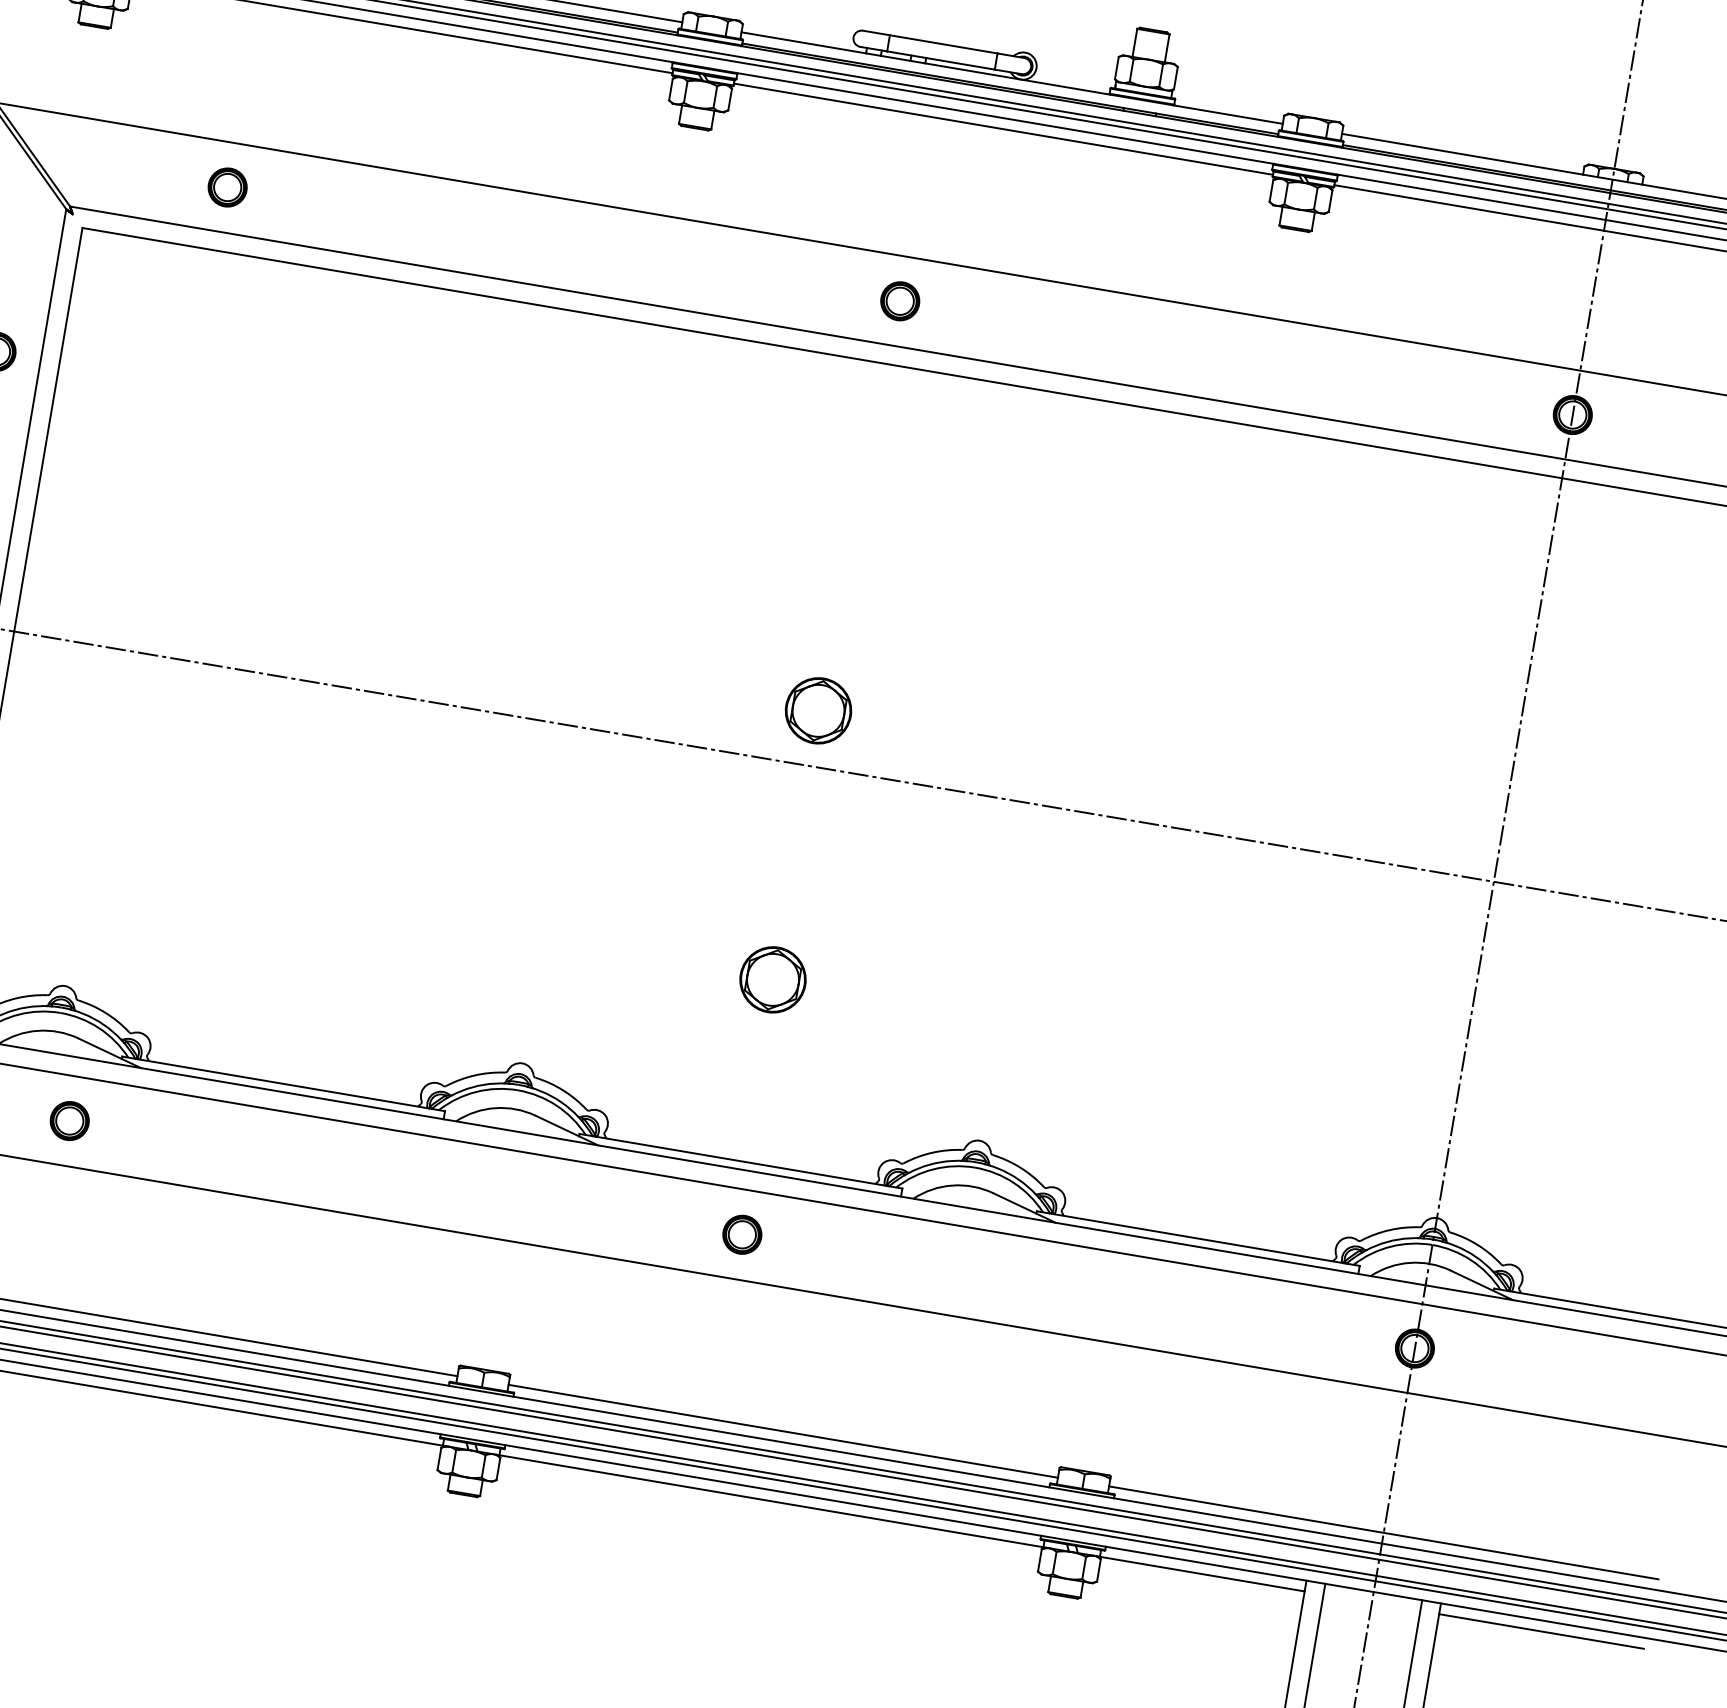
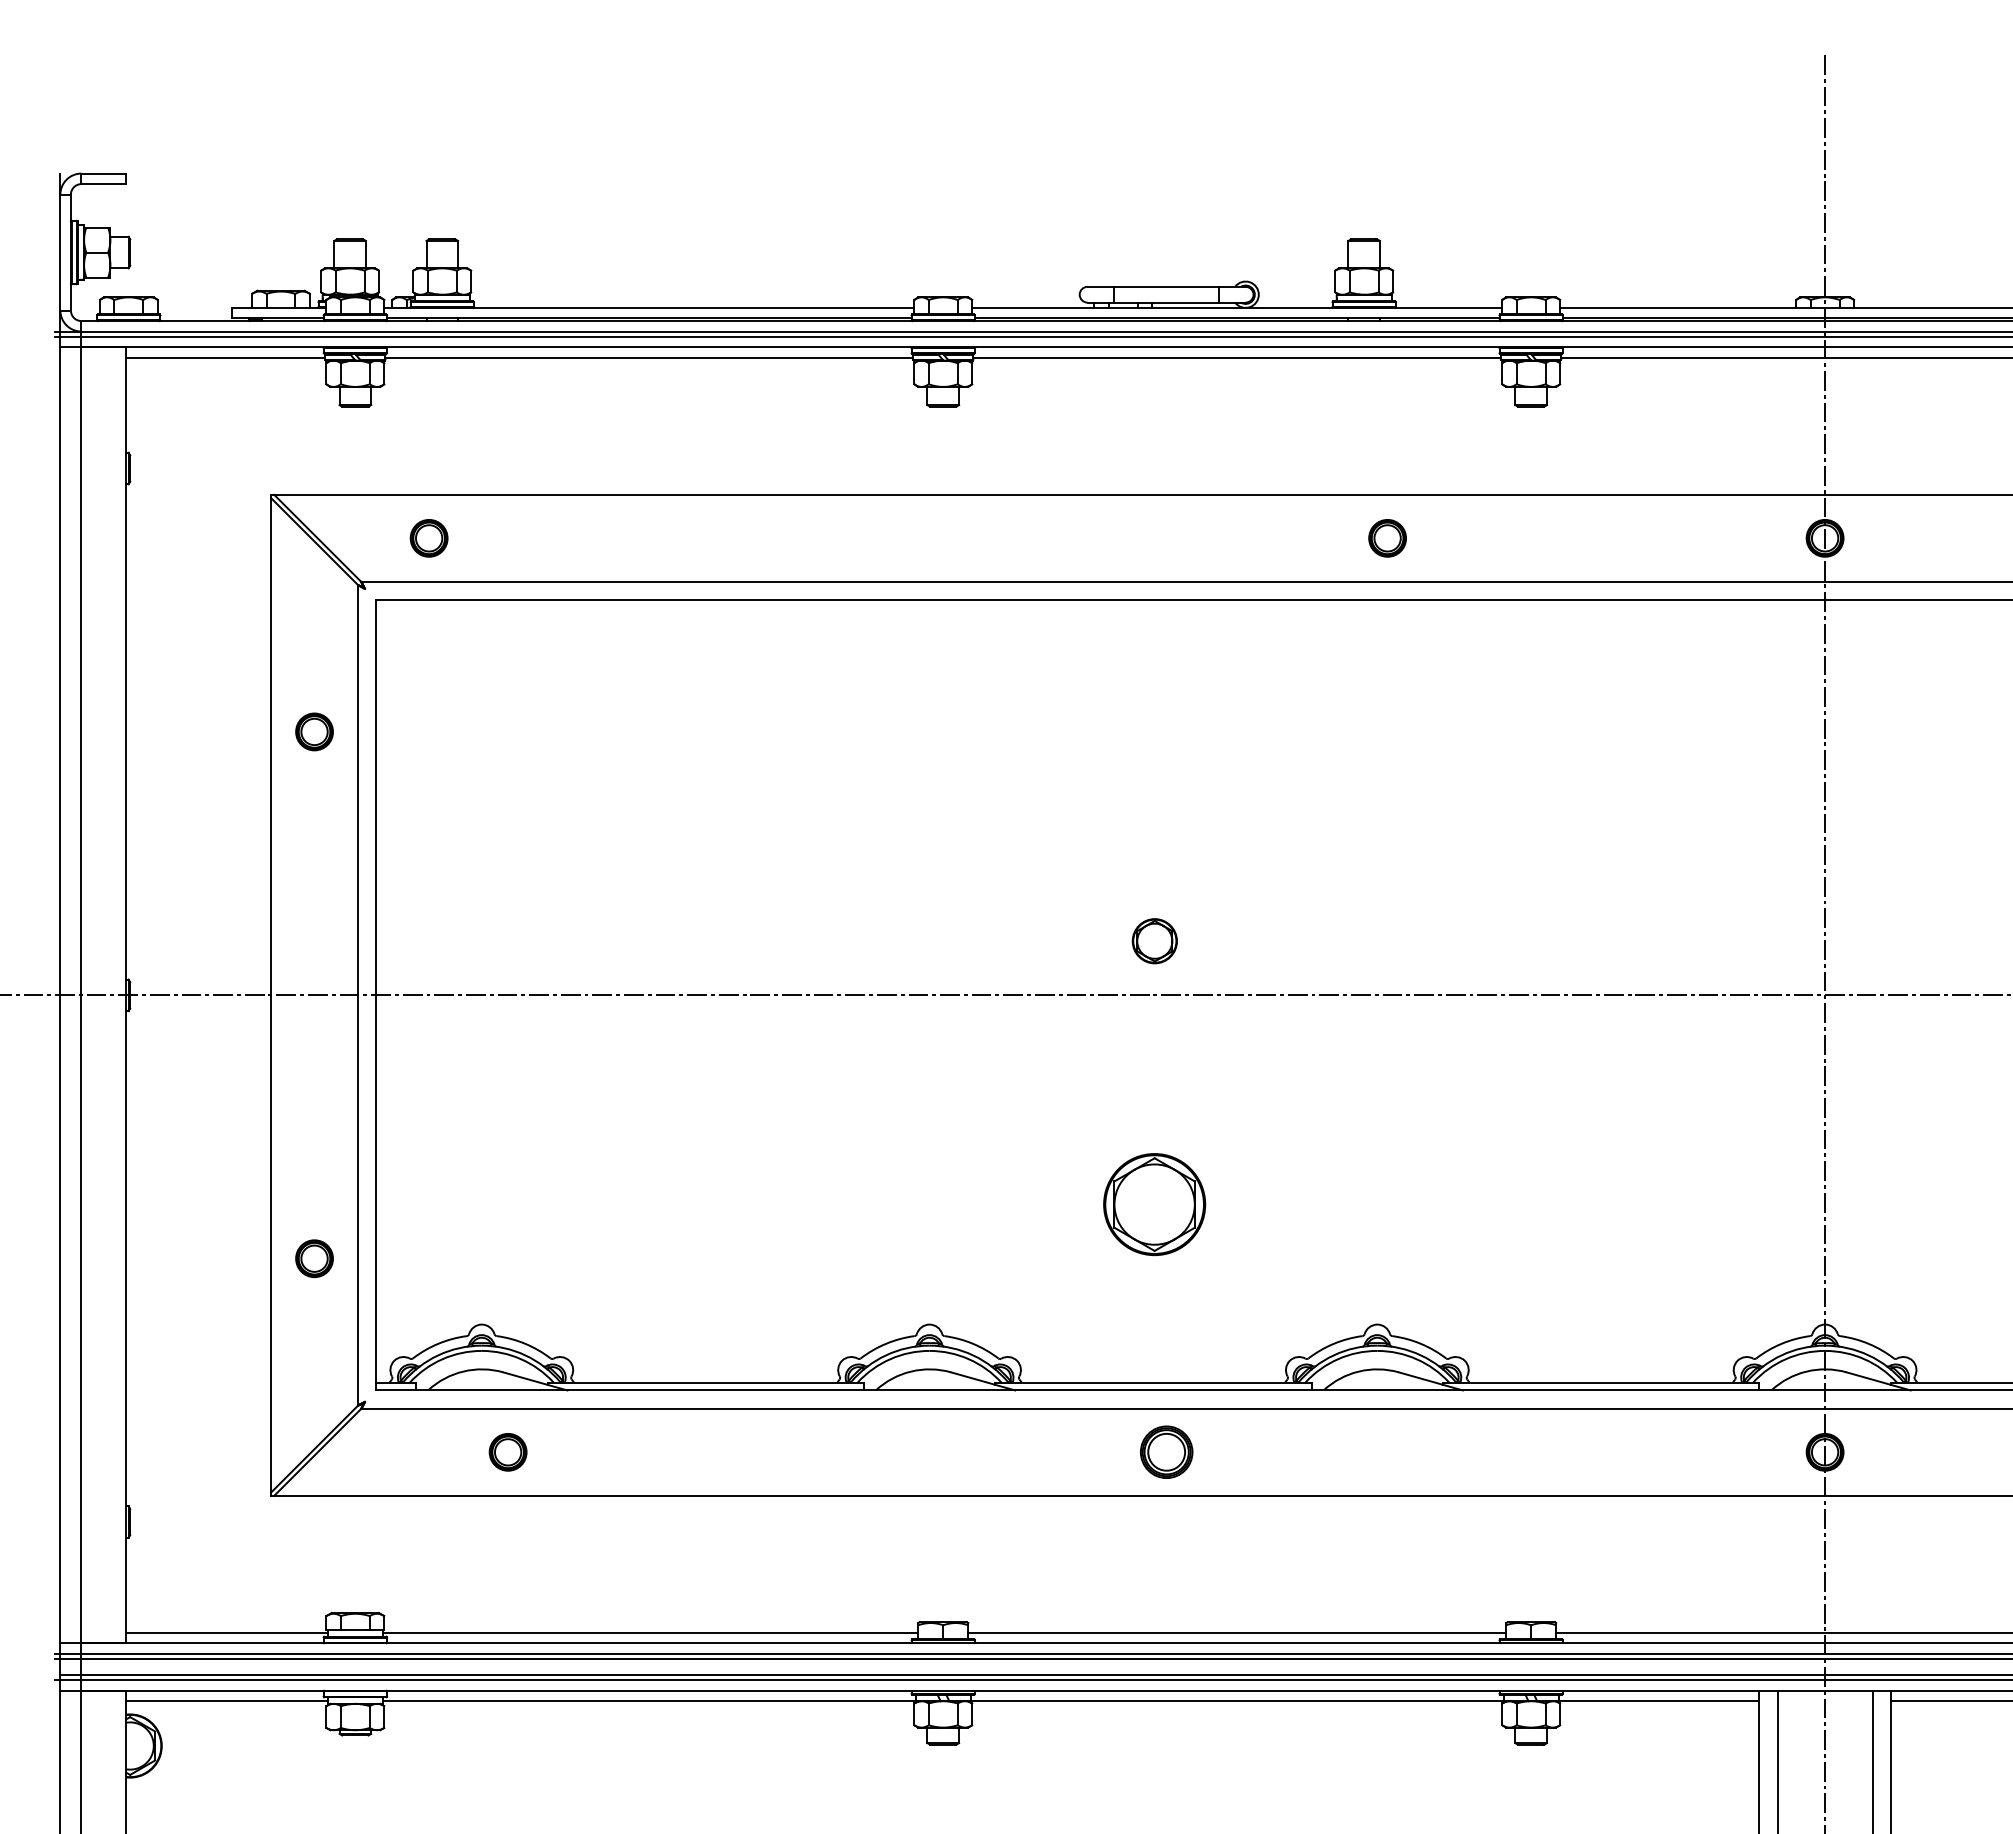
part: (227, 187) -> (428, 538), moved
part: (900, 301) -> (1387, 538), moved
part: (818, 709) -> (1154, 940), size x0.7
part: (772, 979) -> (1154, 1204), size x1.6
part: (742, 1234) -> (1166, 1452), size x1.4

